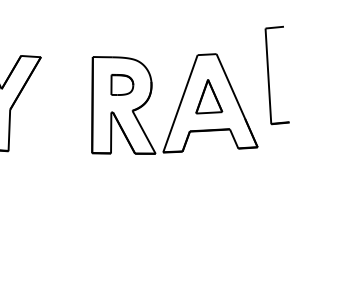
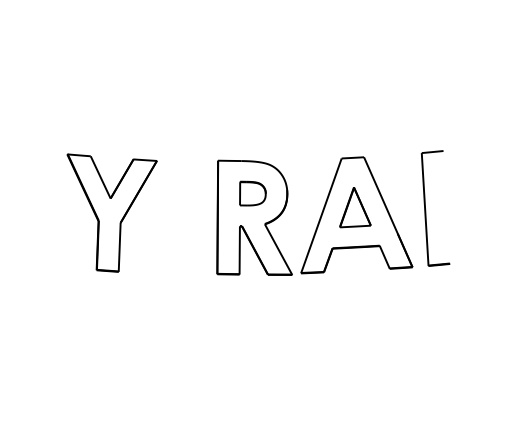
part: (269, 76) -> (426, 209), moved

